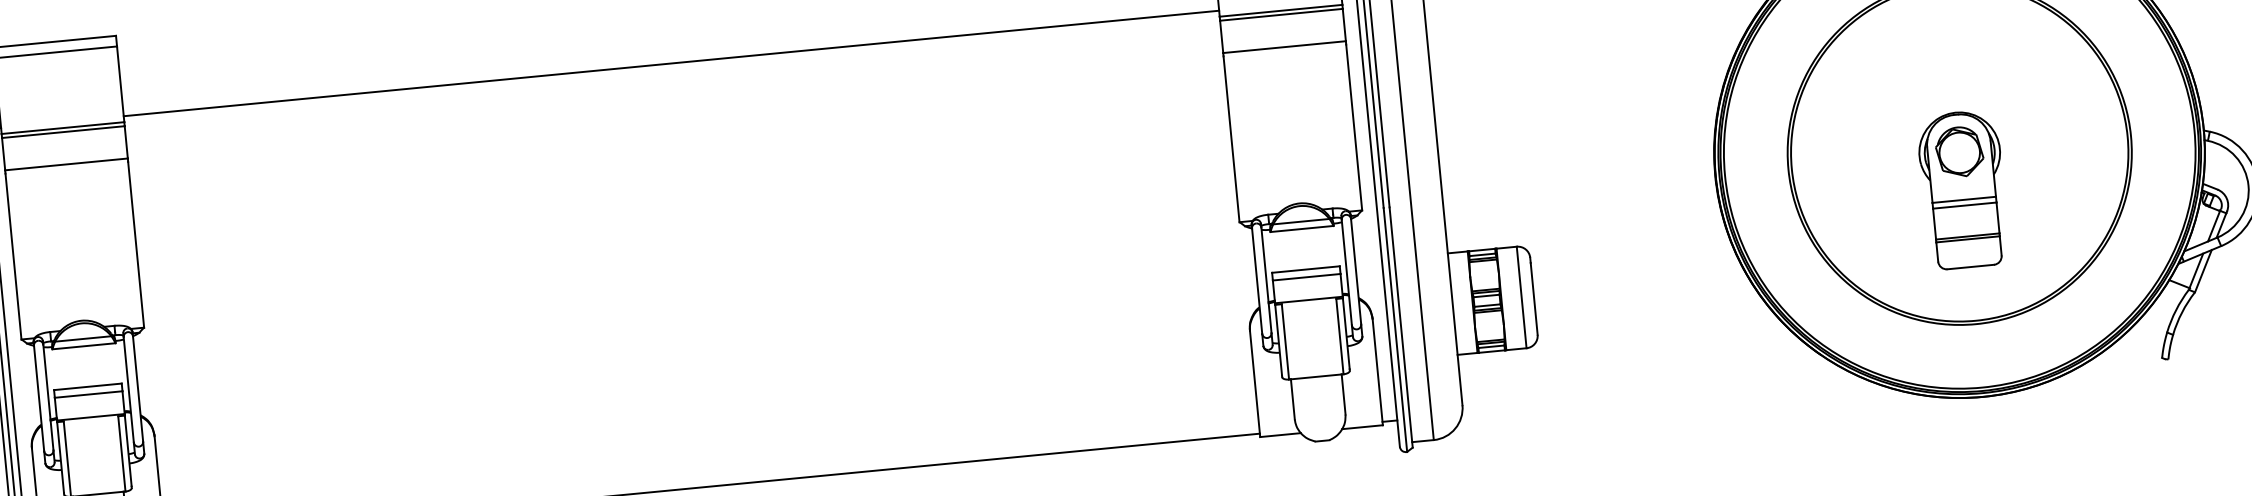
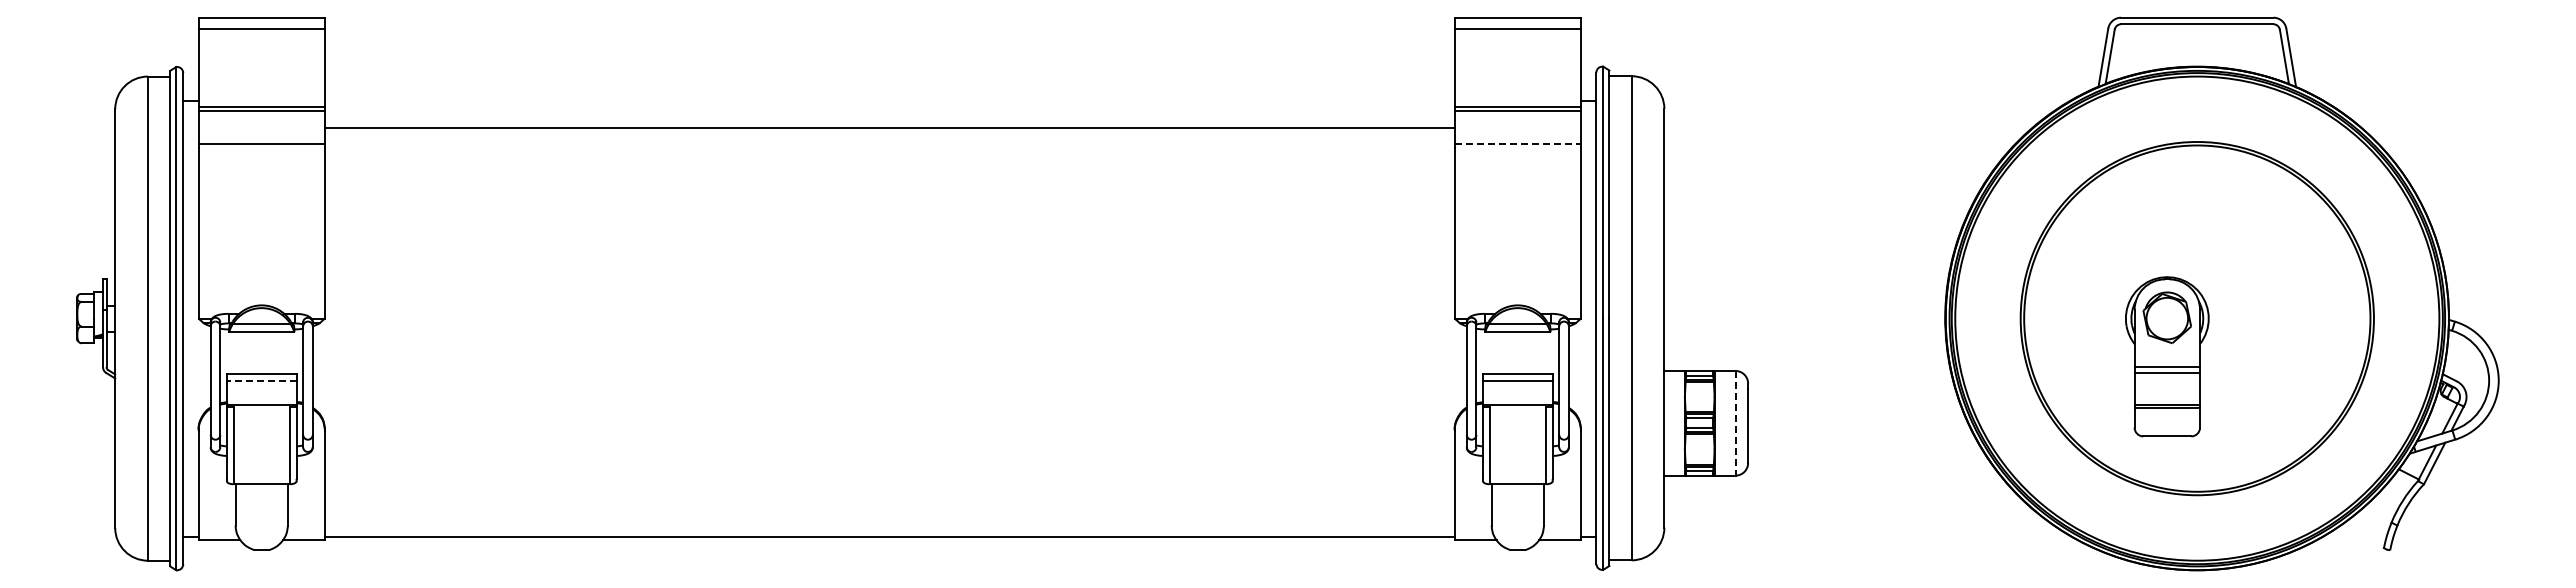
line: (1285, 47) -> (1518, 144), solid -> dashed
line: (671, 63) -> (889, 127), moved
part: (1963, 189) -> (2167, 356), moved
line: (1521, 297) -> (1735, 423), solid -> dashed
line: (88, 394) -> (261, 381), solid -> dashed

